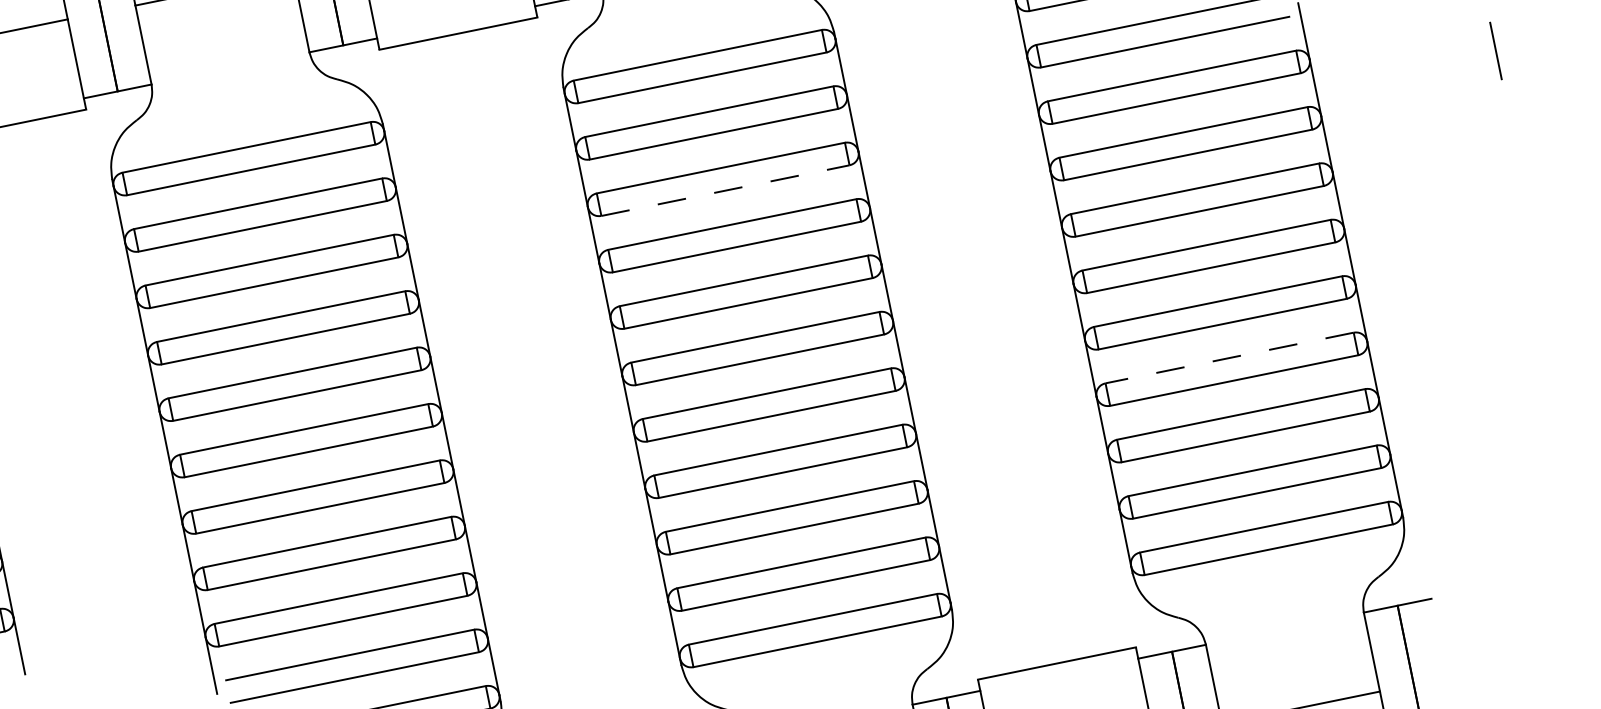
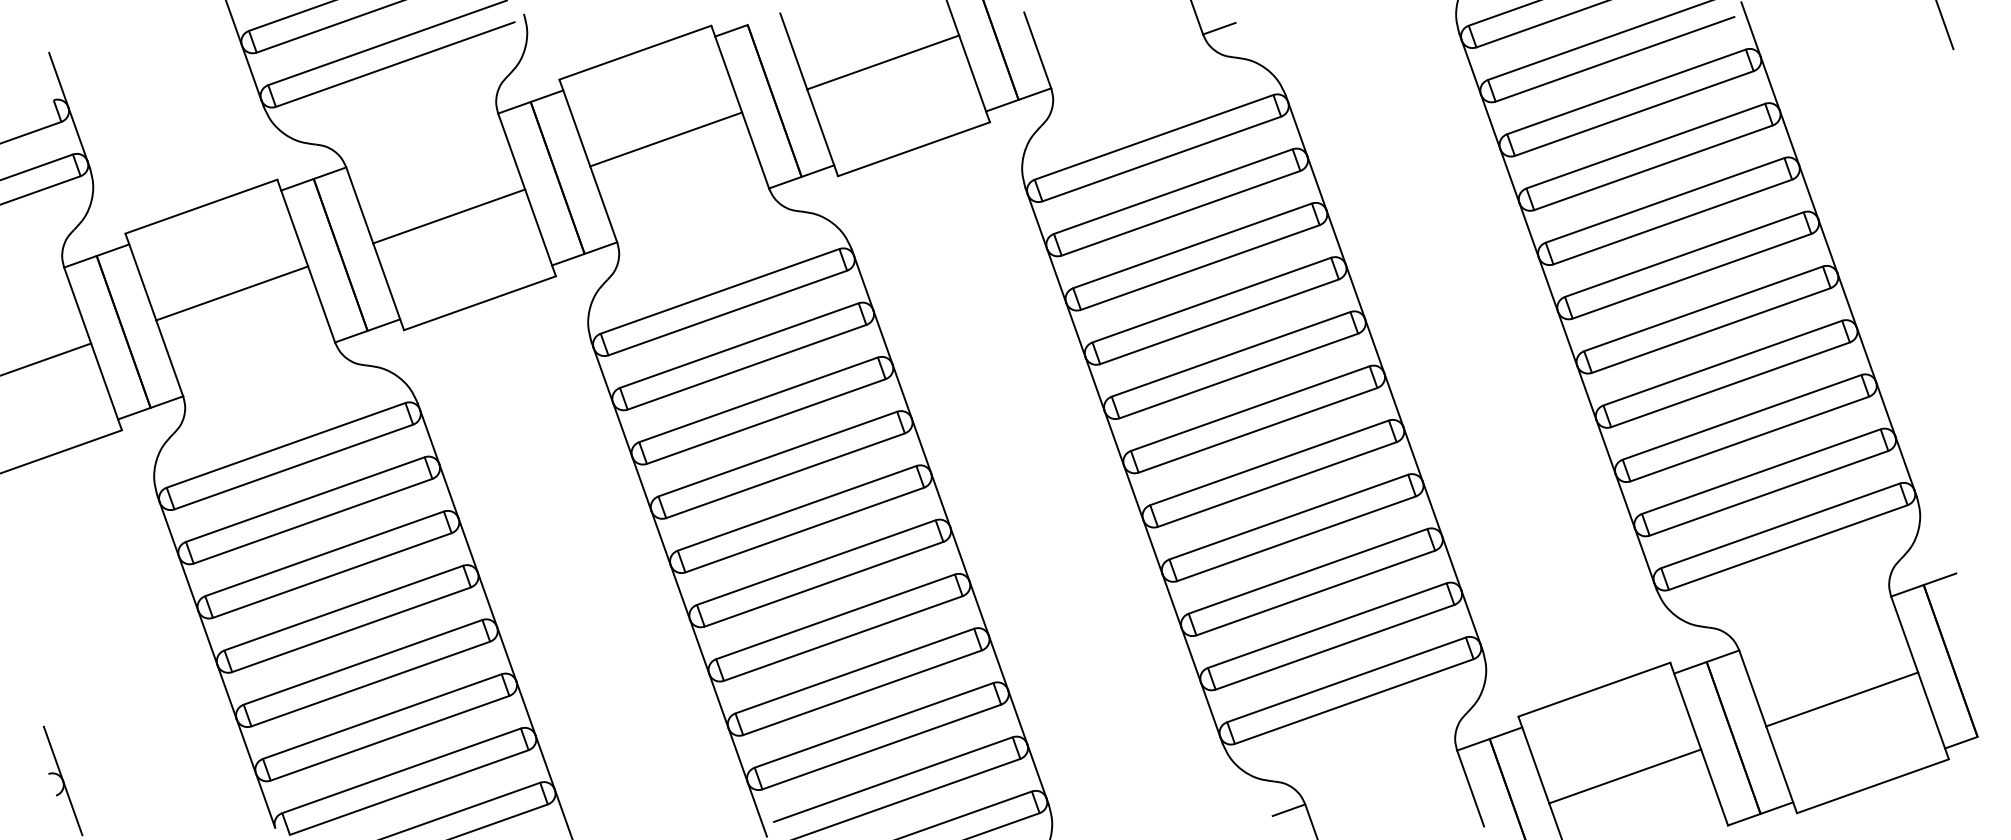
line: (725, 190) -> (1200, 267), dashed -> solid
line: (1229, 358) -> (1722, 363), dashed -> solid

